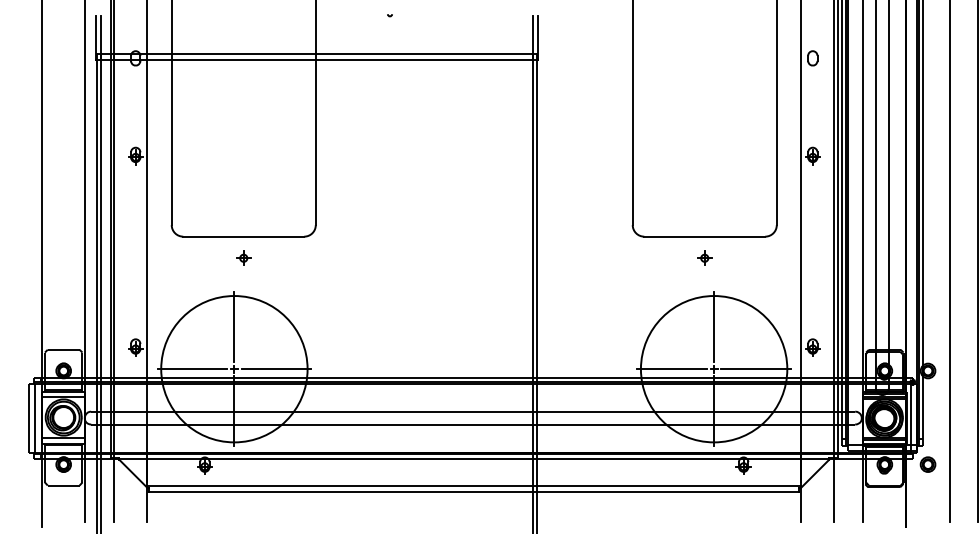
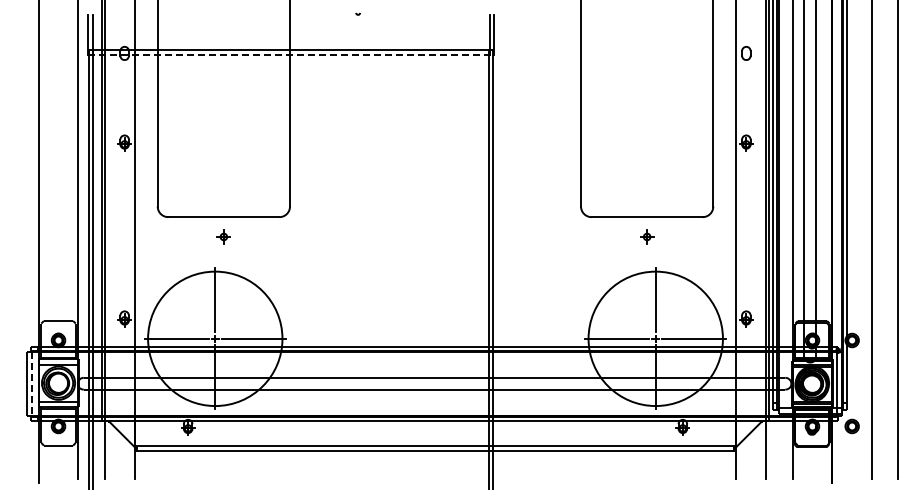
line: (317, 59) -> (291, 54), solid -> dashed
line: (35, 417) -> (32, 383), solid -> dashed

